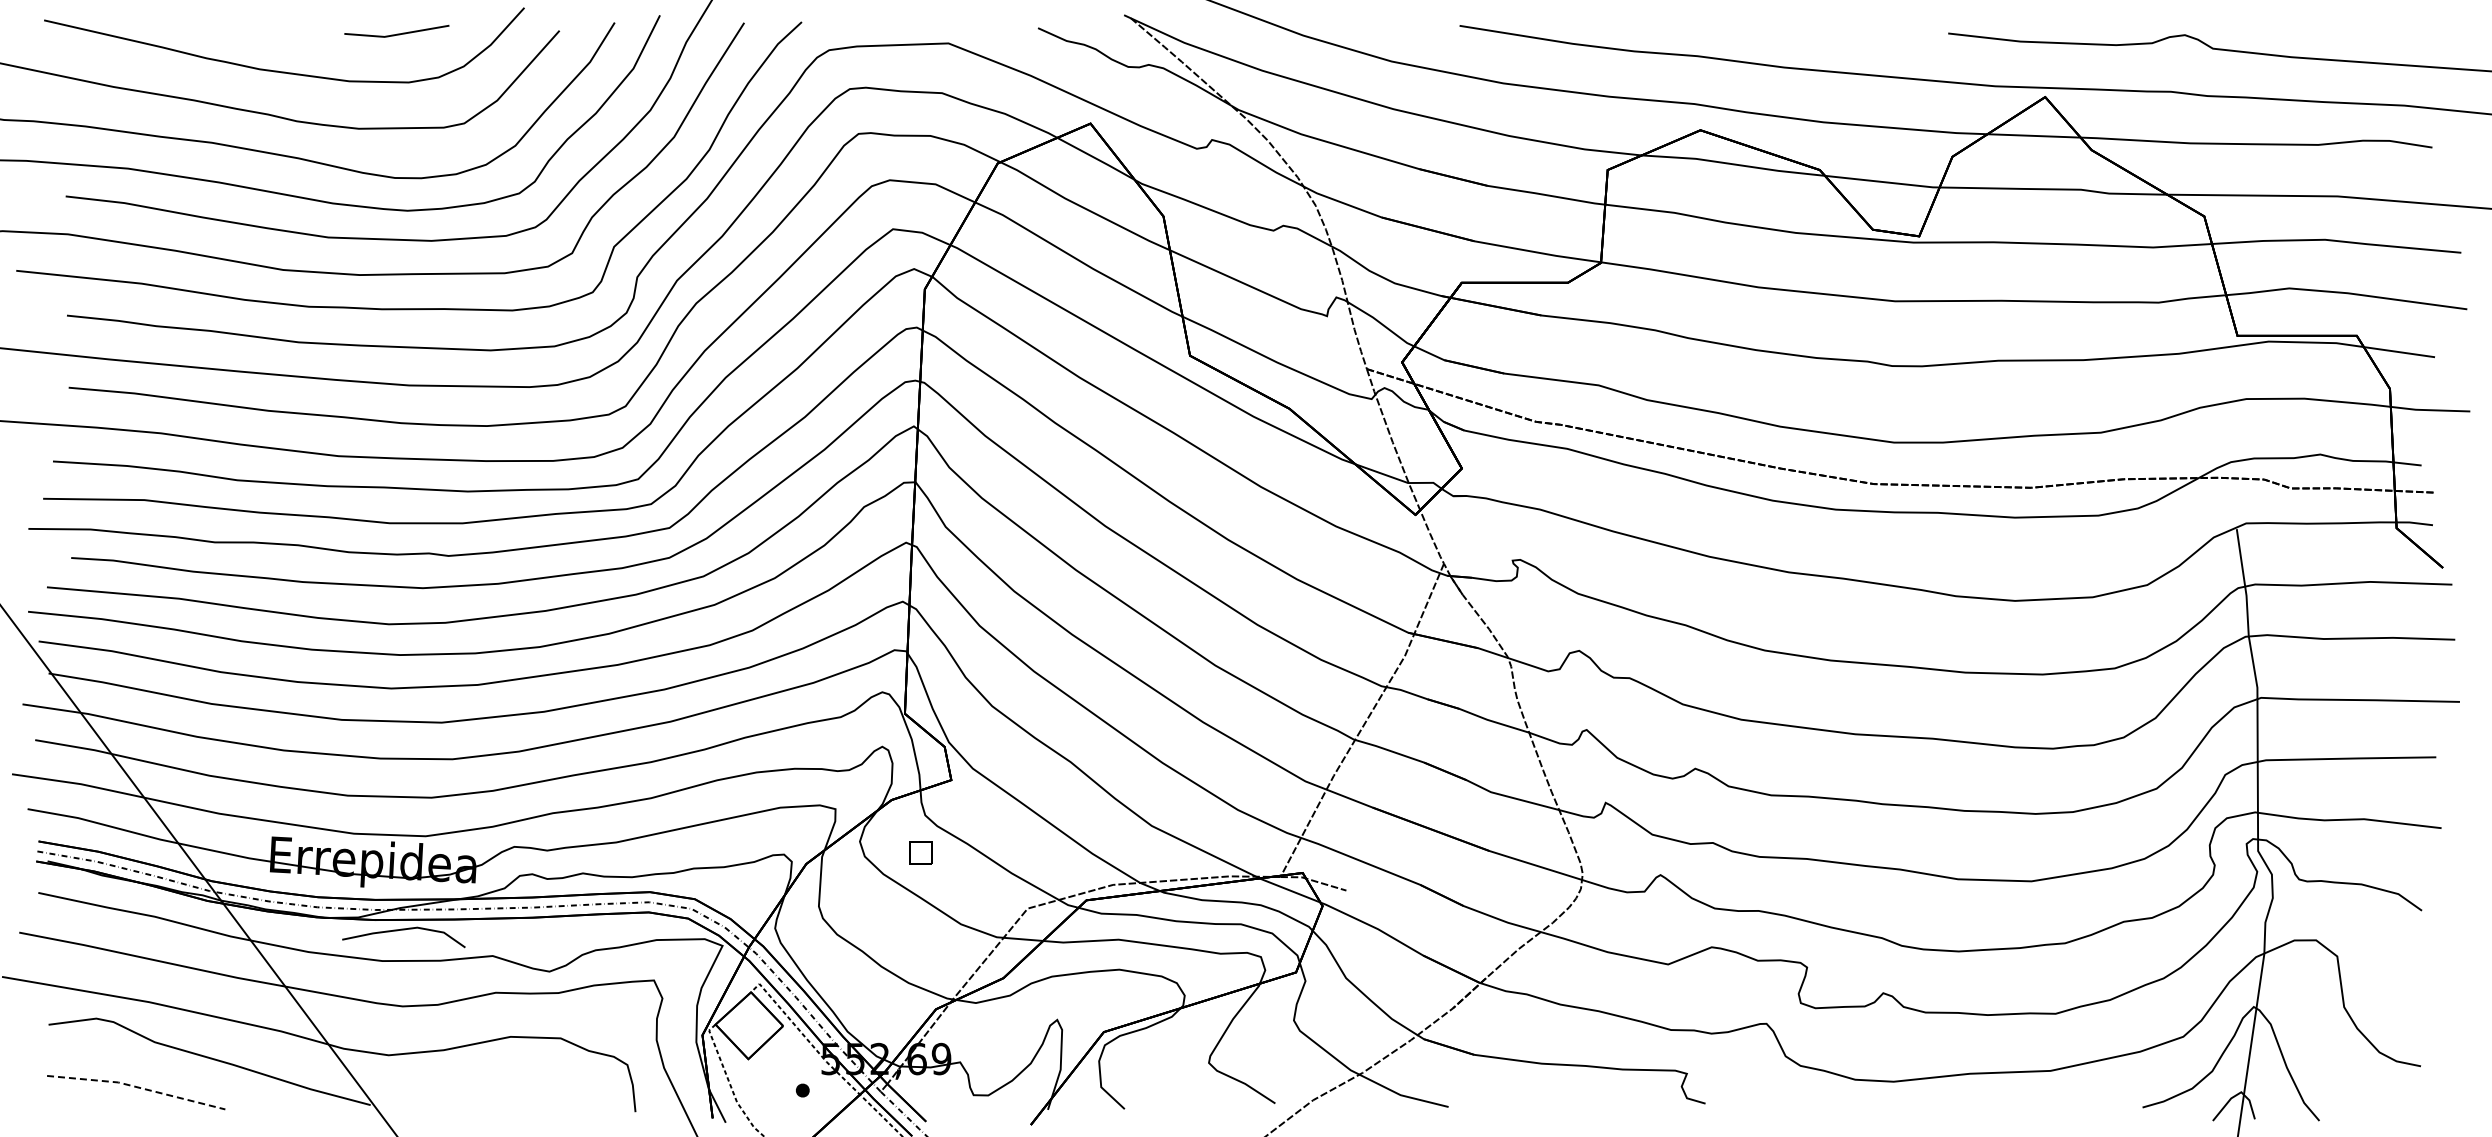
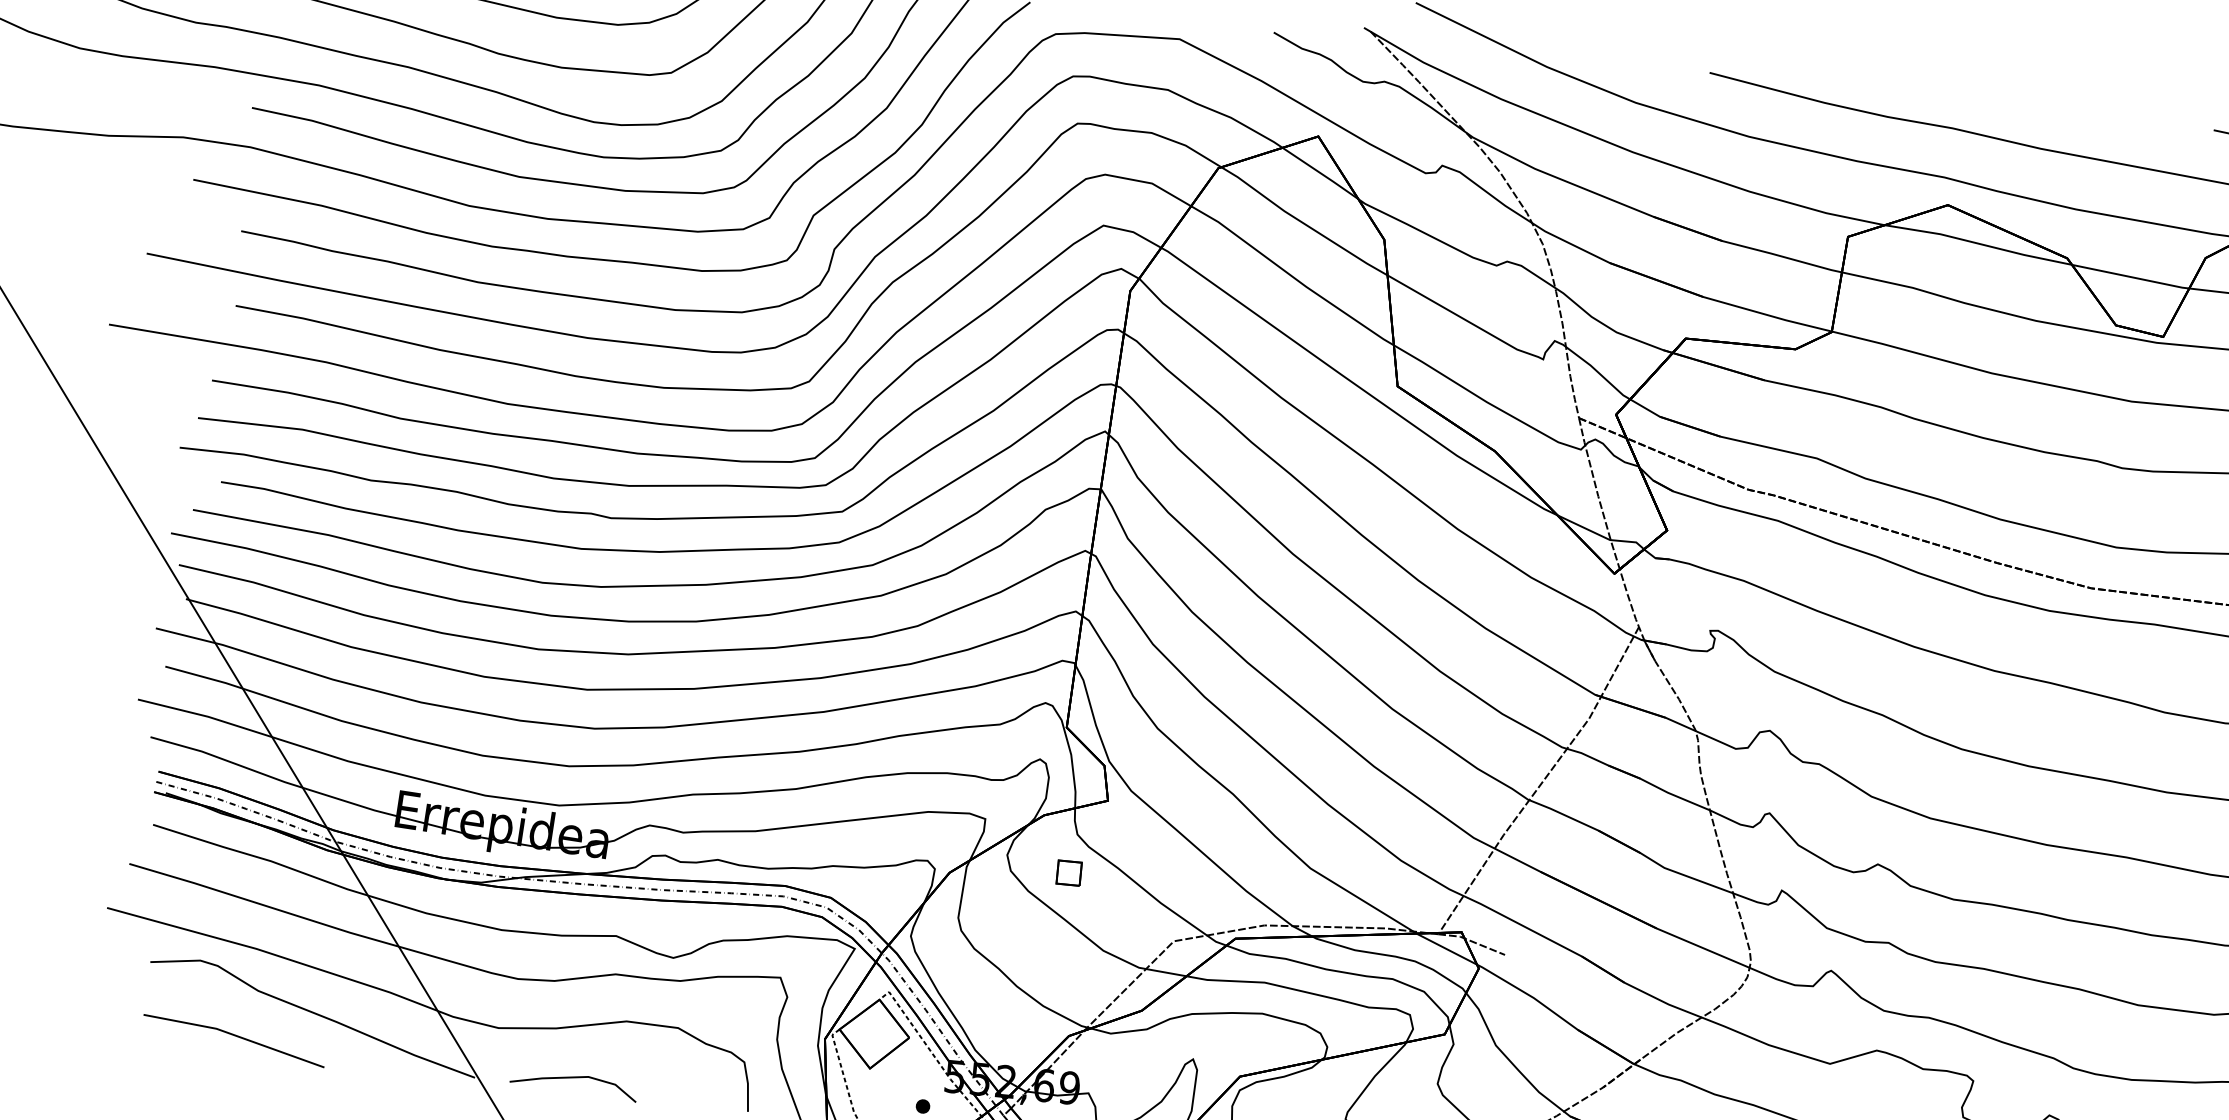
line: (403, 930) -> (573, 1078), moved
line: (136, 1087) -> (234, 1035), dashed -> solid

